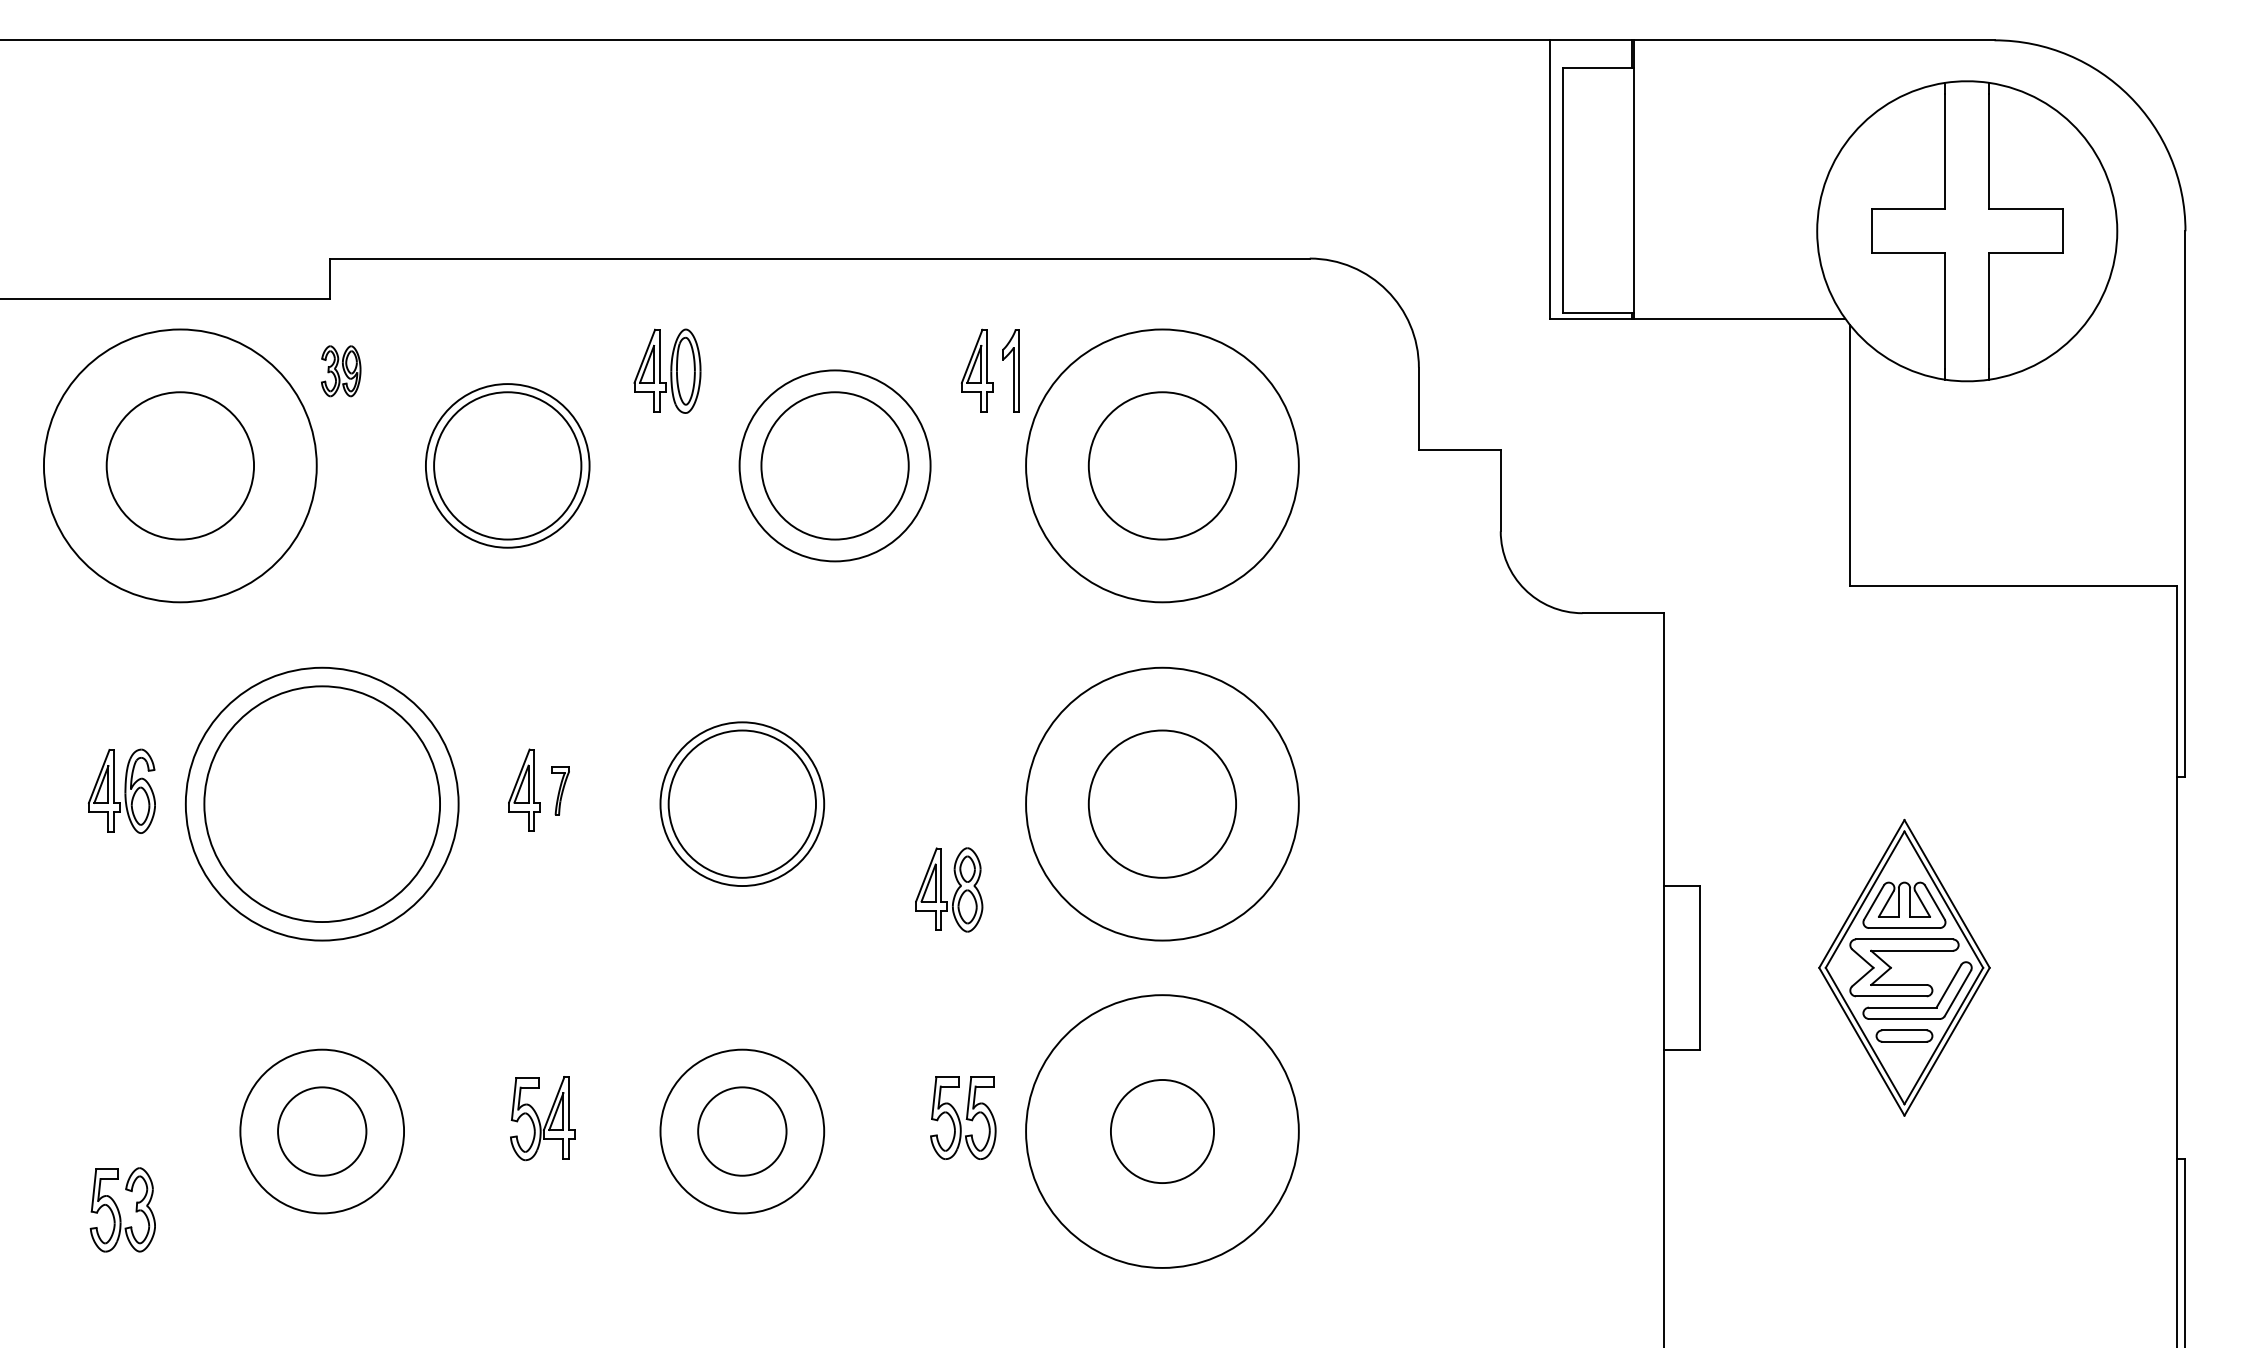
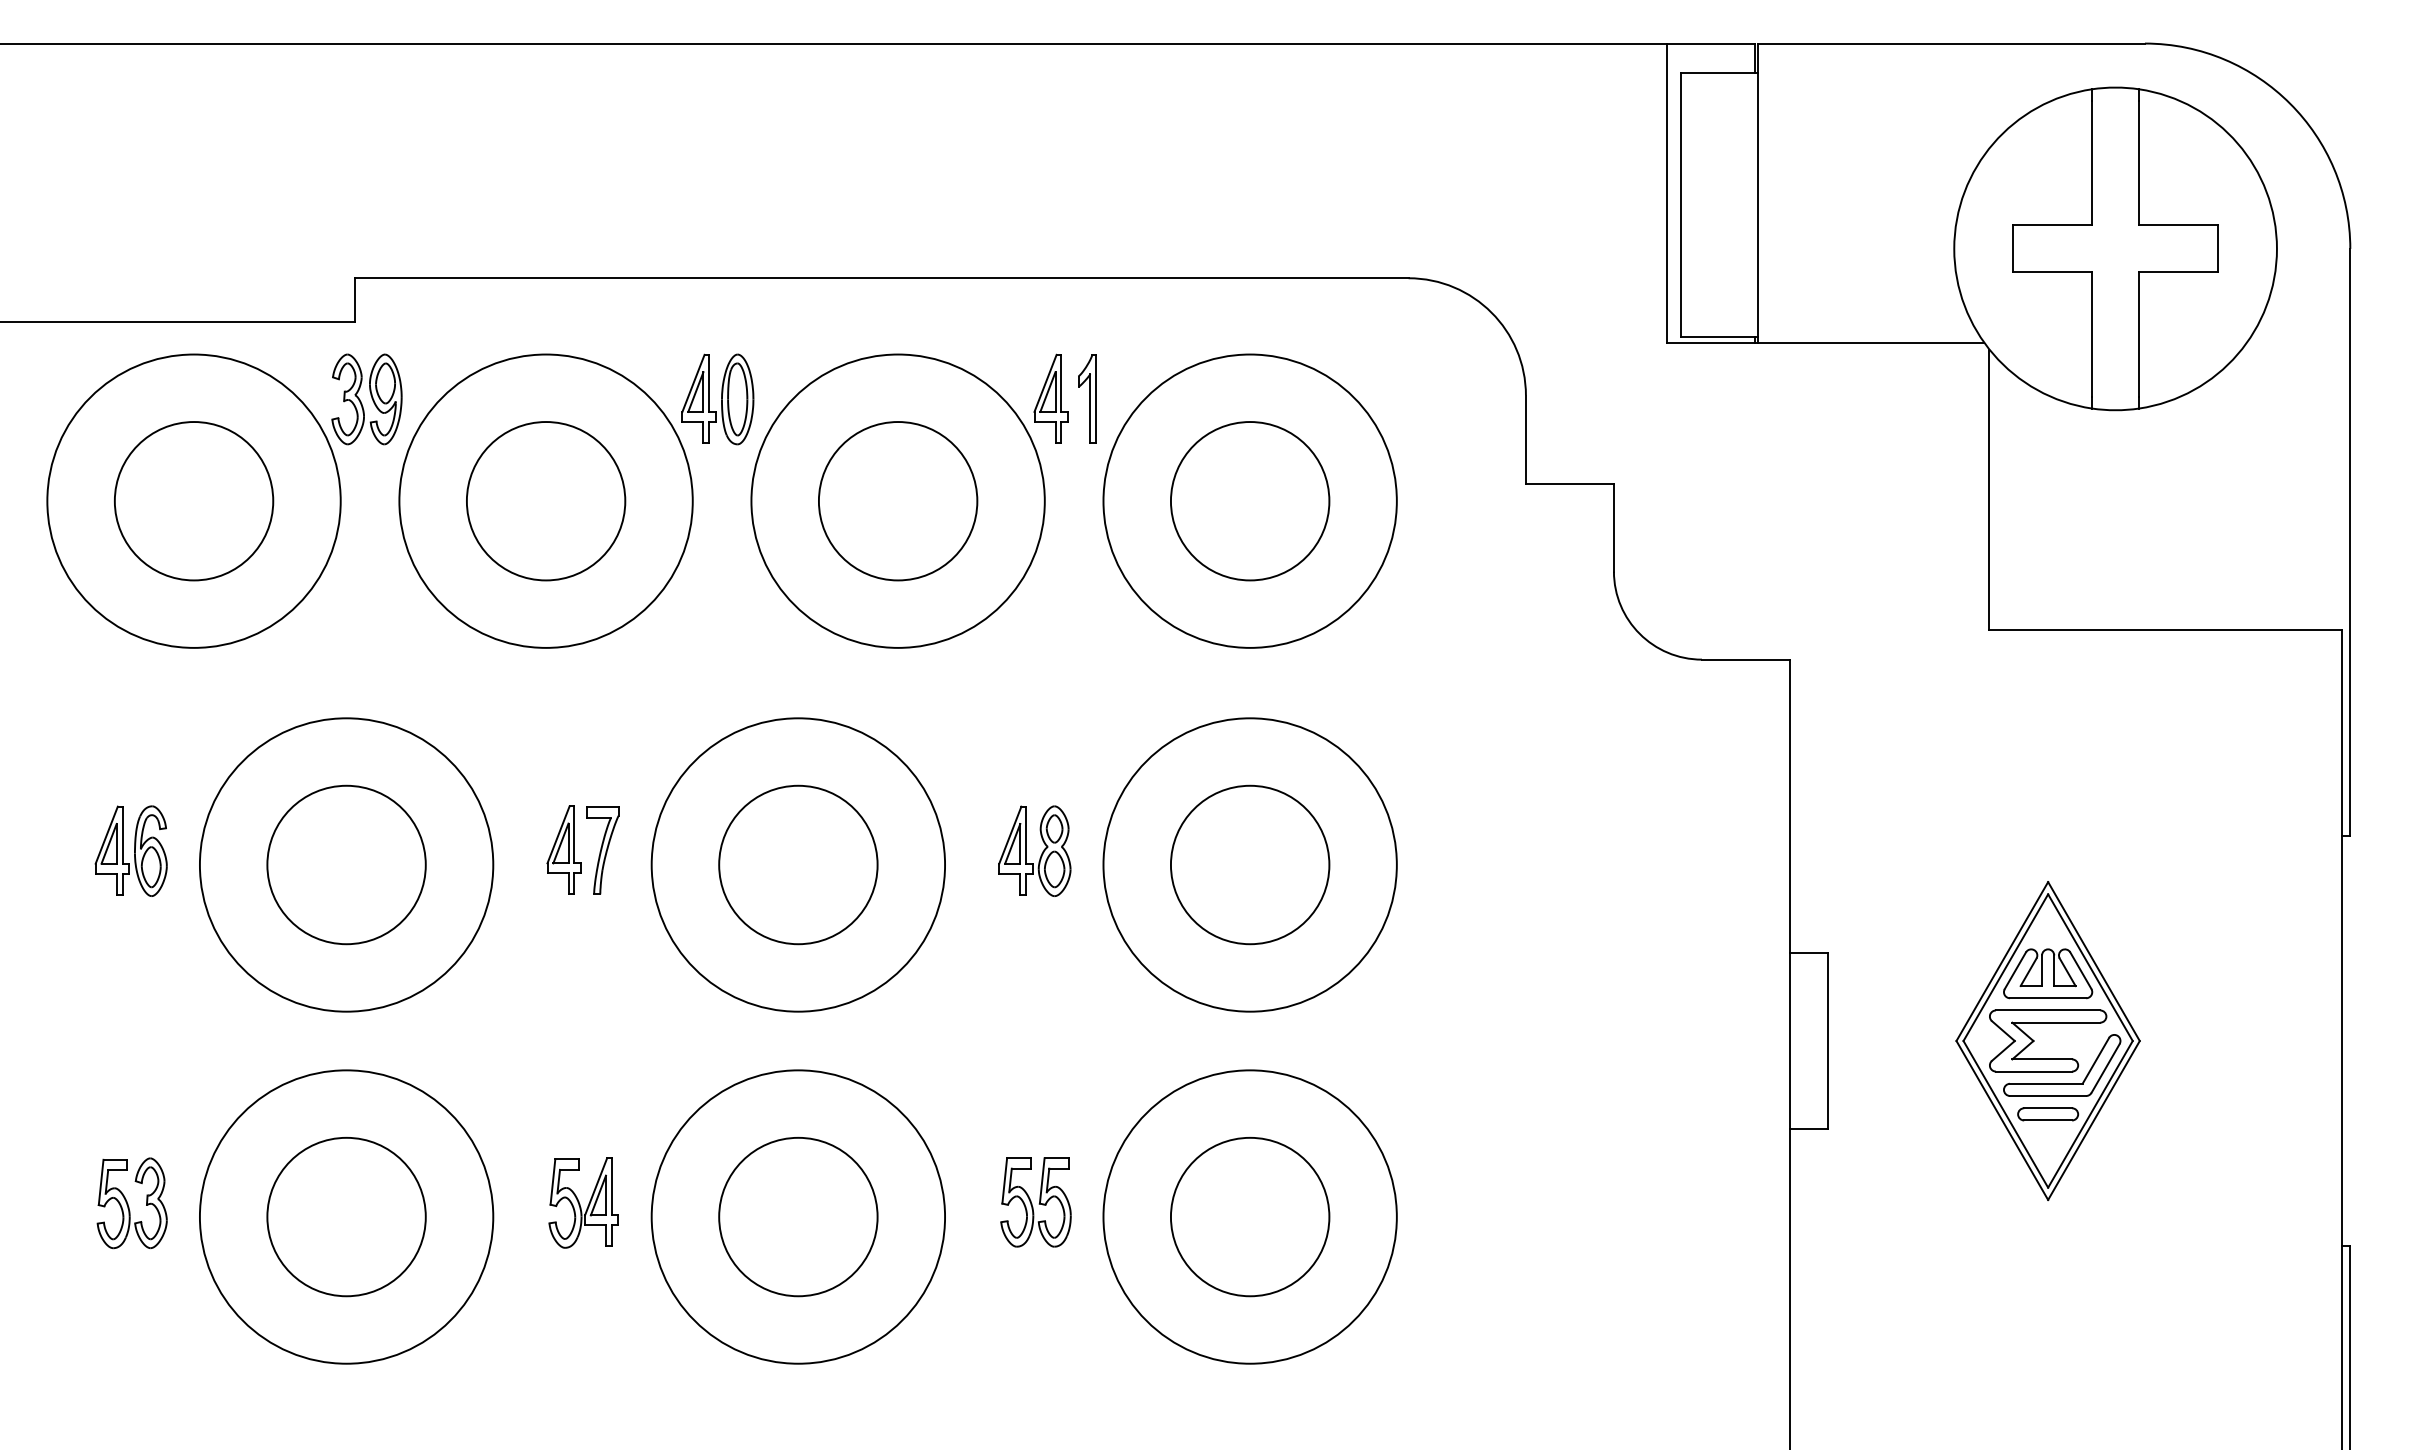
part: (340, 371) -> (366, 399), size x1.67
circle: (507, 465) -> (545, 500), size x1.67
circle: (834, 465) -> (897, 500), size x1.43
part: (560, 790) -> (602, 850), size x1.67
circle: (322, 803) -> (346, 864), size x0.62
circle: (742, 803) -> (798, 864), size x1.67
part: (955, 892) -> (1041, 853), moved
circle: (322, 1131) -> (346, 1216), size x1.67
circle: (322, 1131) -> (346, 1216), size x1.67
circle: (742, 1131) -> (798, 1216), size x1.67
circle: (742, 1131) -> (798, 1216), size x1.67
circle: (1161, 1131) -> (1249, 1216), size x1.43
part: (122, 1210) -> (131, 1203), moved

